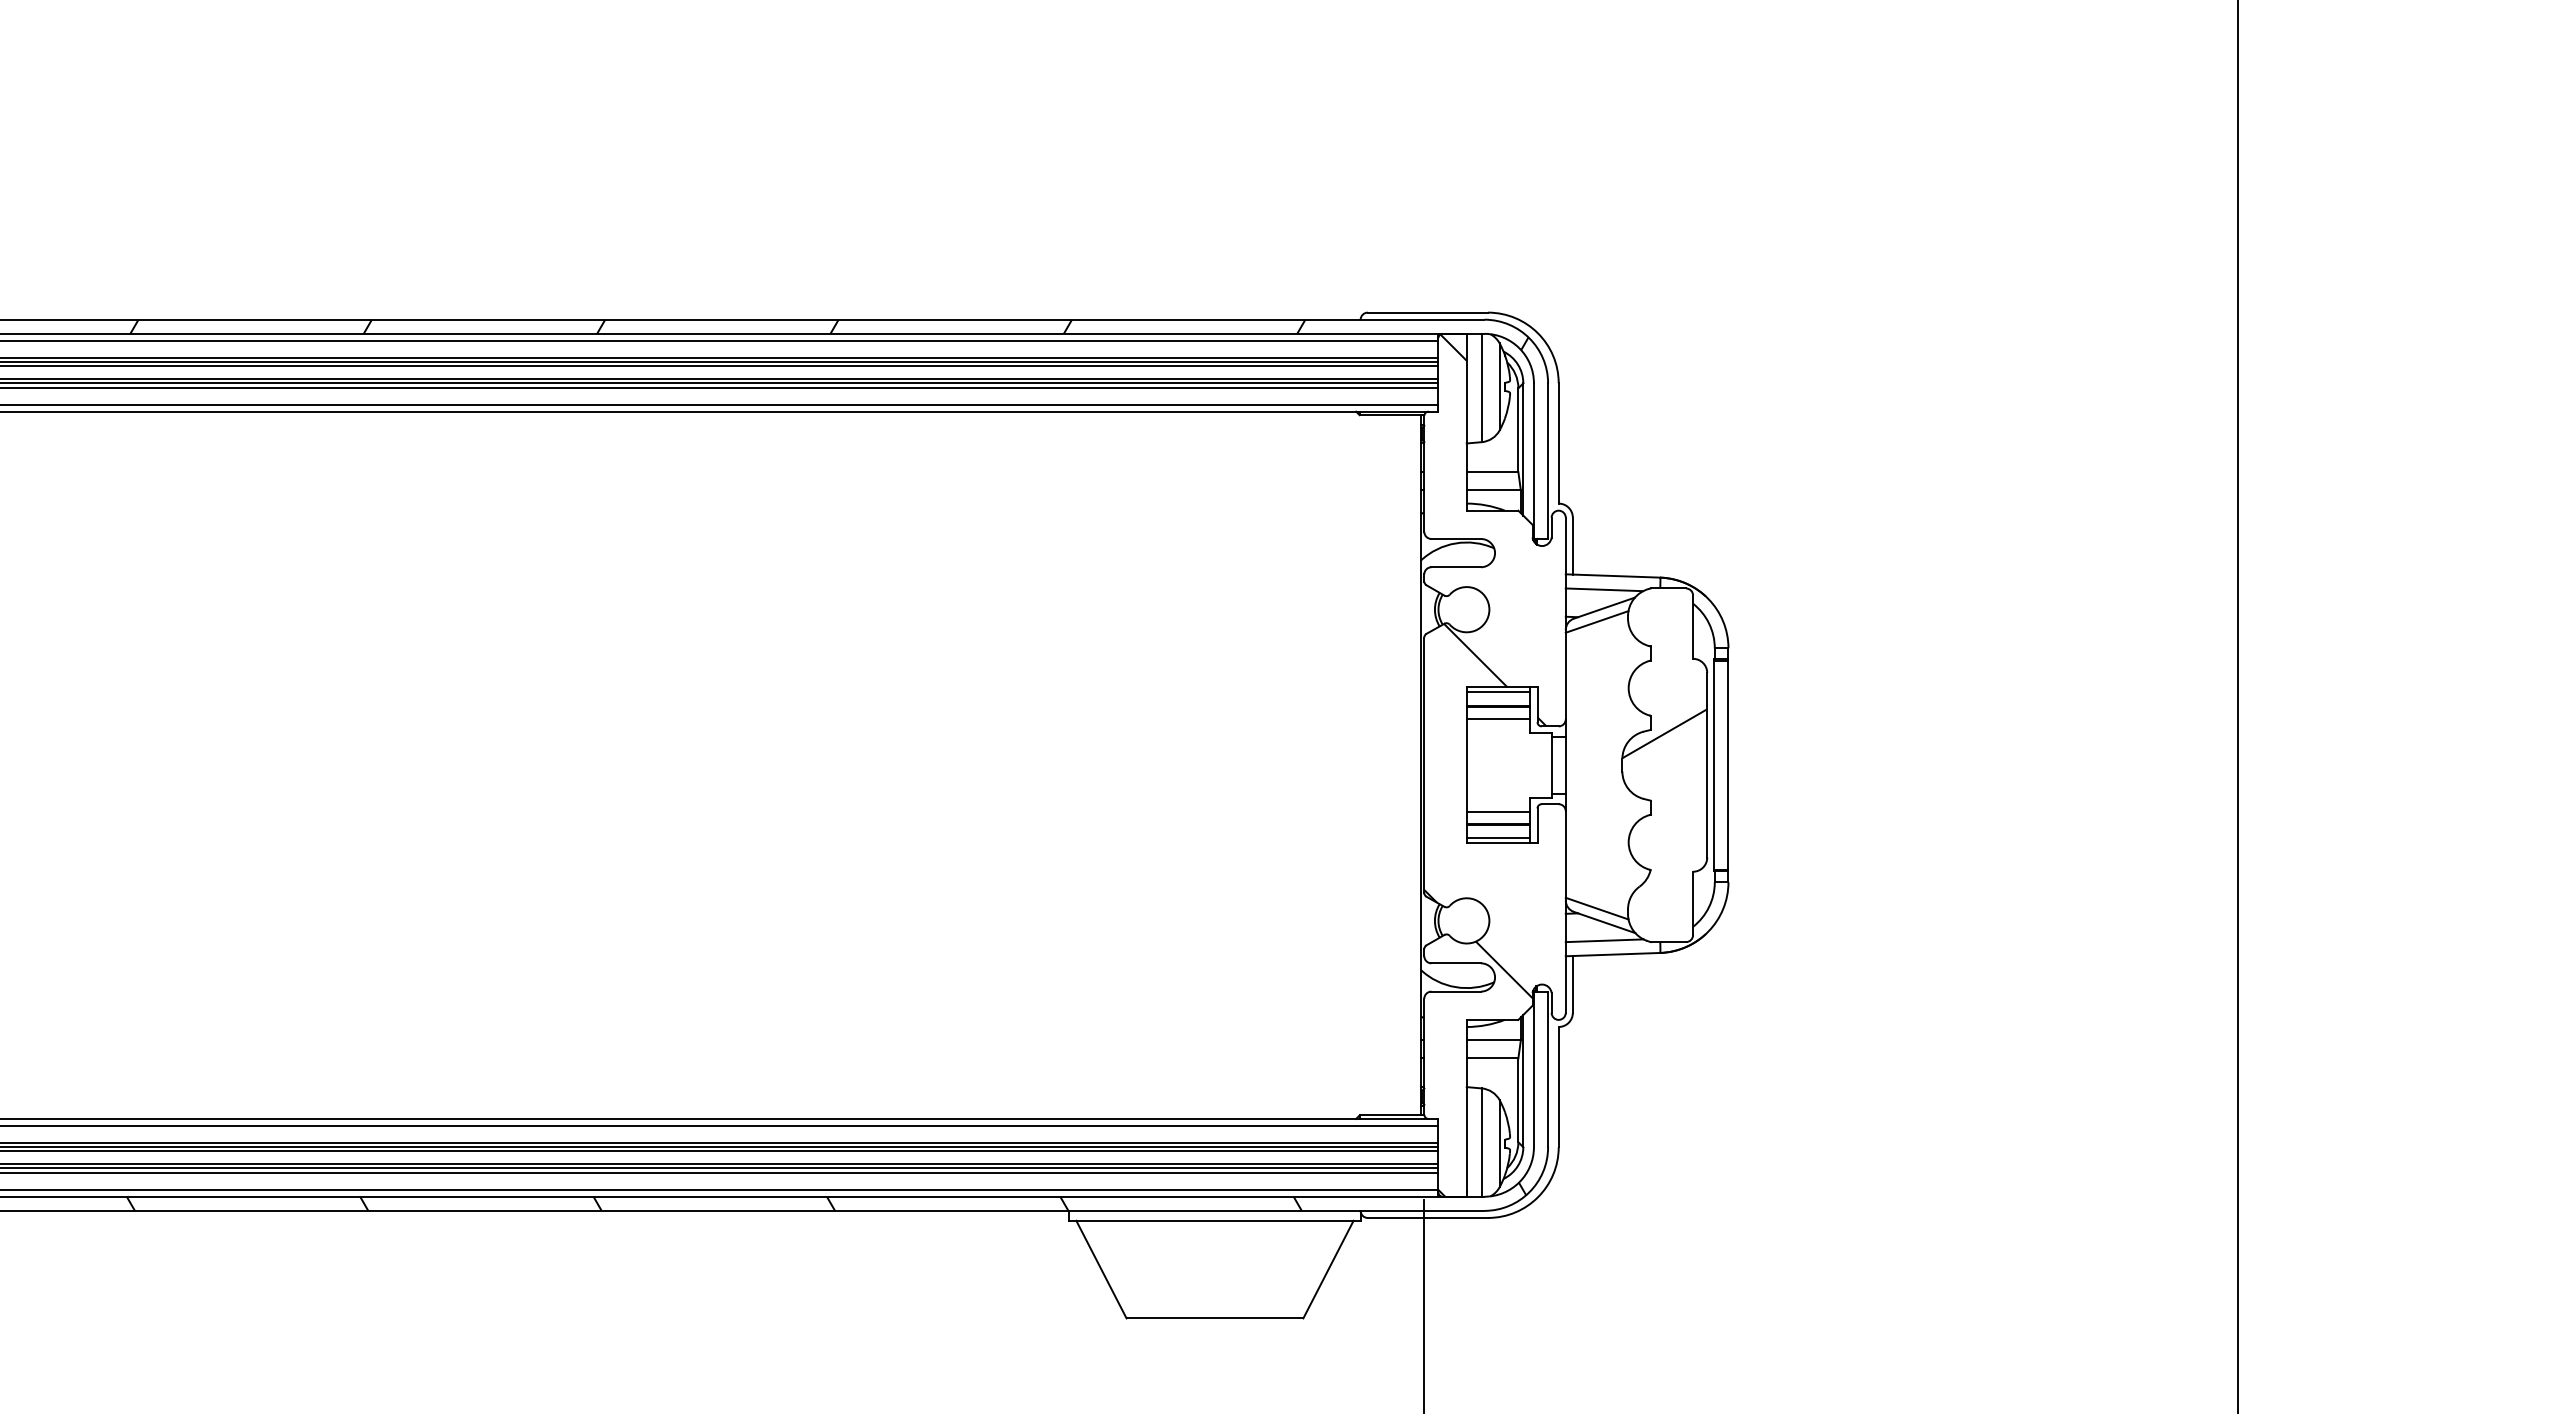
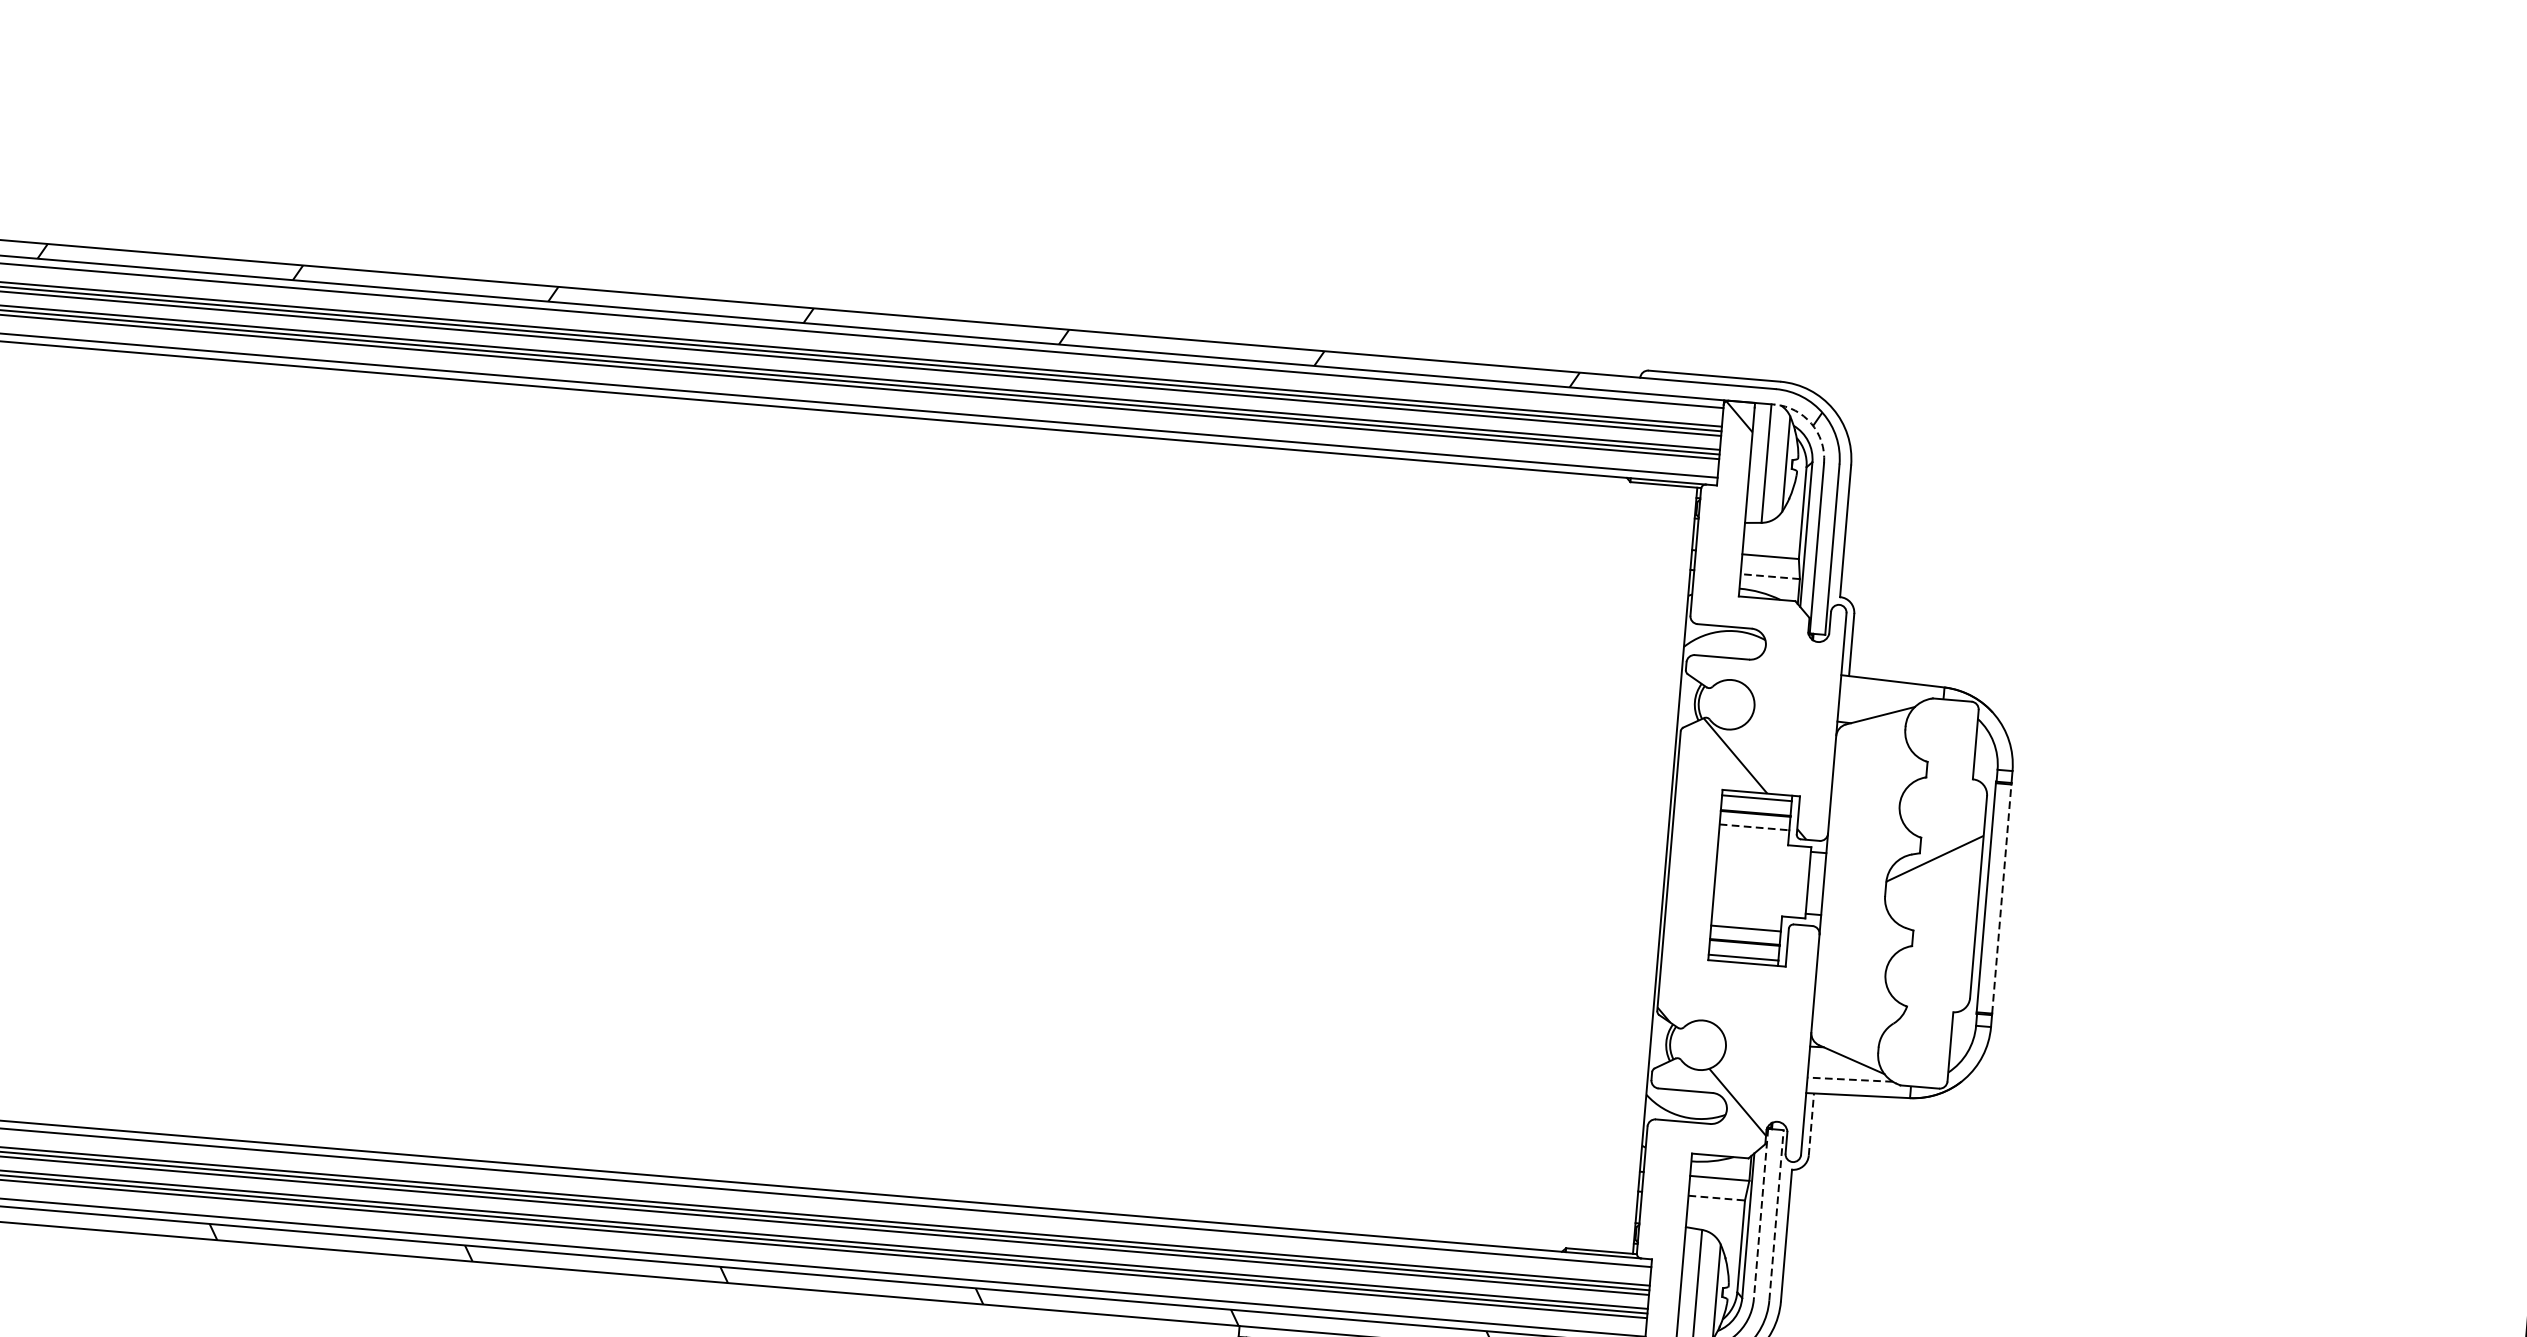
arc: (1519, 348) -> (1811, 423), solid -> dashed
line: (1493, 490) -> (1769, 576), solid -> dashed
line: (1604, 589) -> (1882, 695), removed
line: (1596, 621) -> (1870, 729), removed
line: (1498, 719) -> (1754, 827), solid -> dashed
line: (1728, 765) -> (2001, 899), solid -> dashed
line: (1596, 908) -> (1844, 1043), removed
line: (1604, 940) -> (1850, 1079), solid -> dashed
line: (1572, 983) -> (1811, 1123), solid -> dashed
line: (1492, 1058) -> (1716, 1198), solid -> dashed
line: (1533, 1069) -> (1760, 1213), solid -> dashed
line: (1548, 1069) -> (1776, 1215), solid -> dashed

